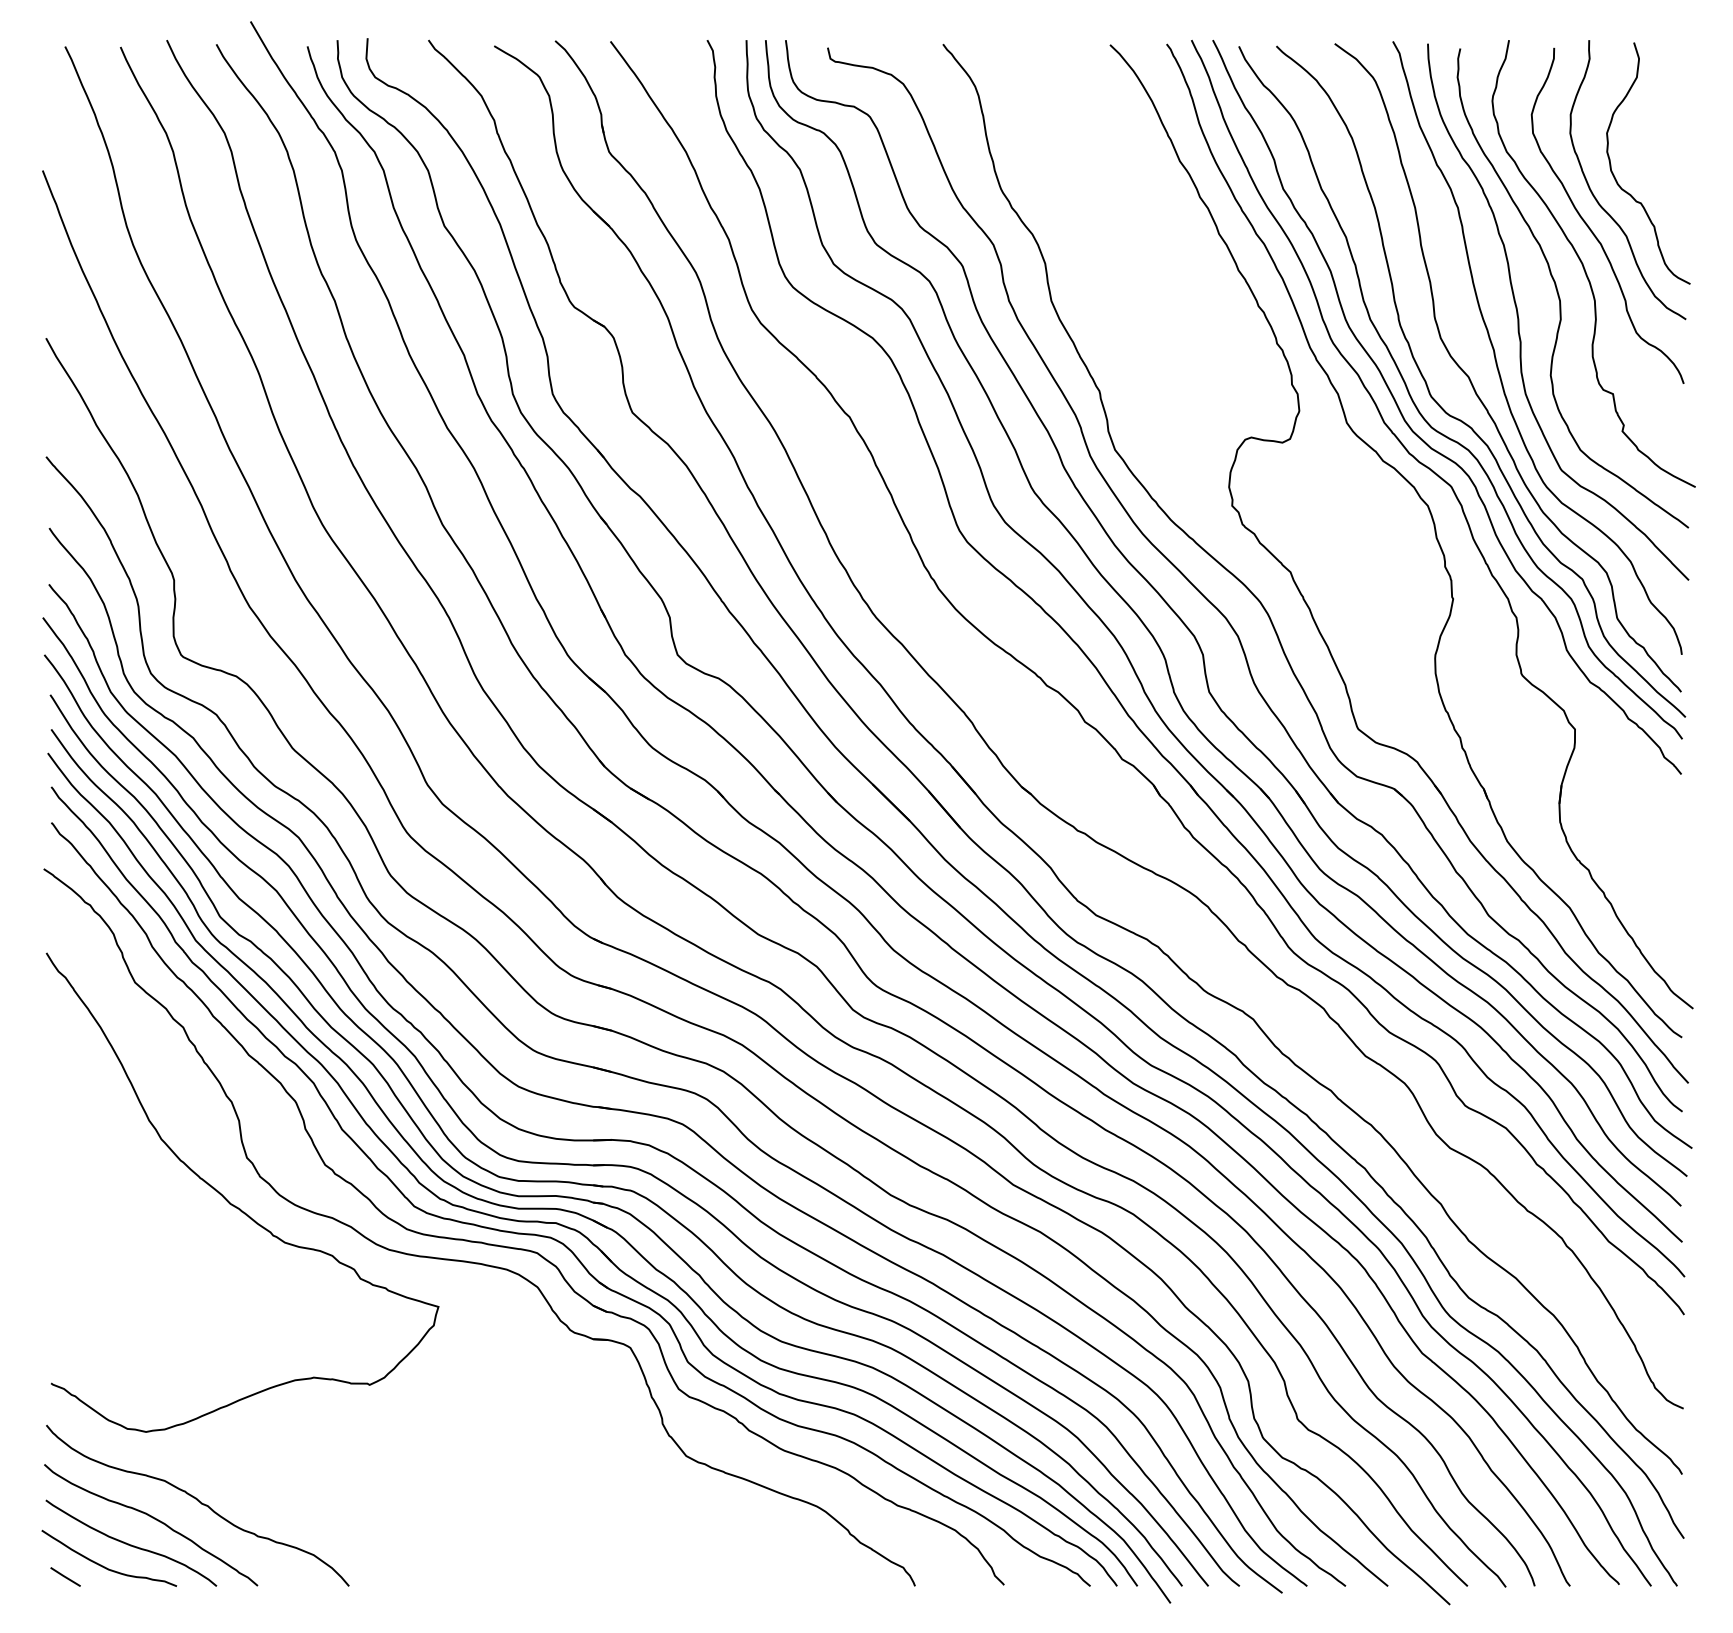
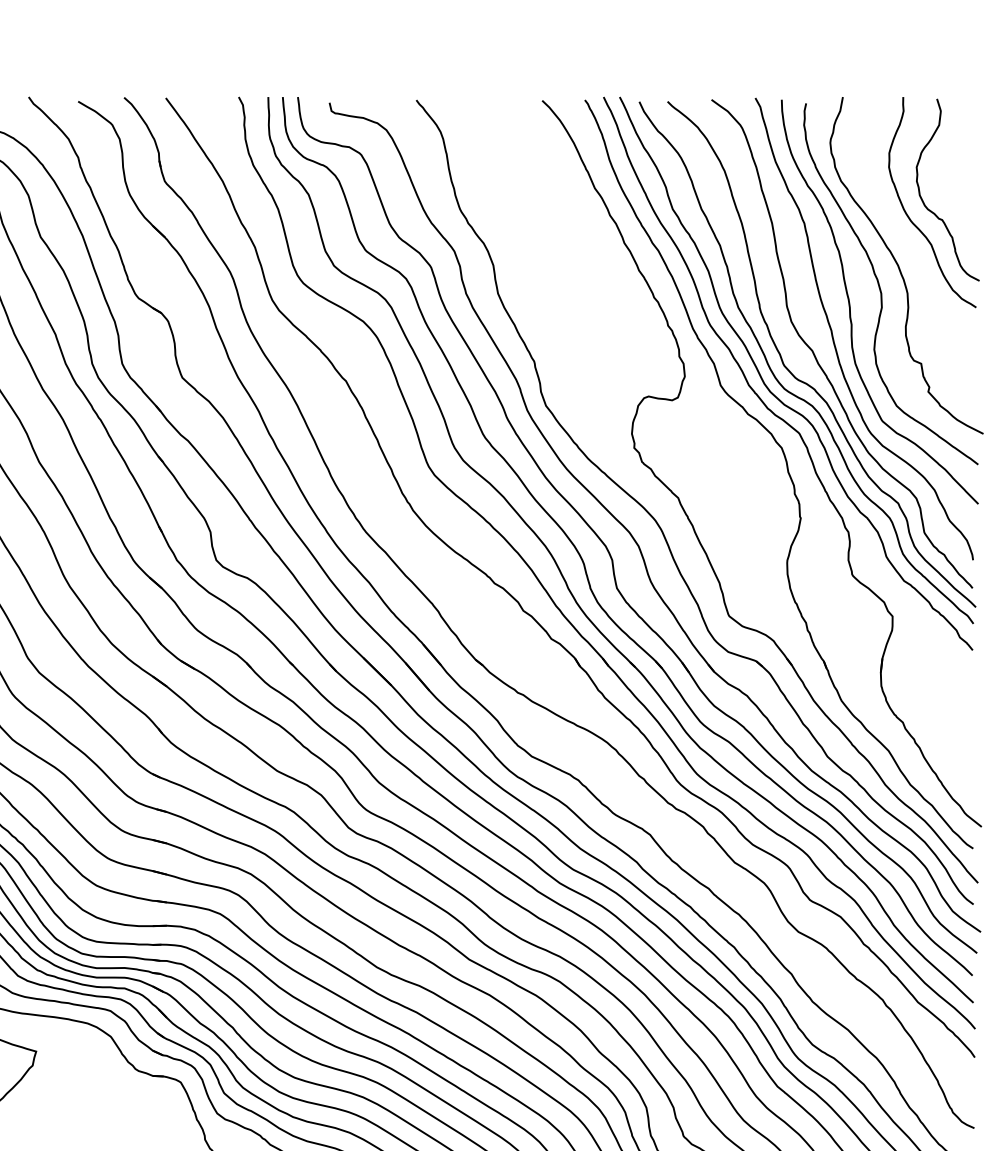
curve: (1589, 226) -> (903, 237), removed

